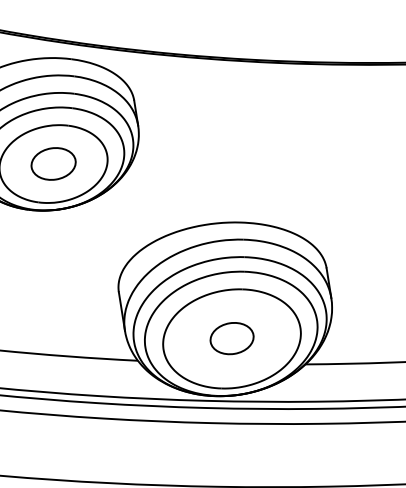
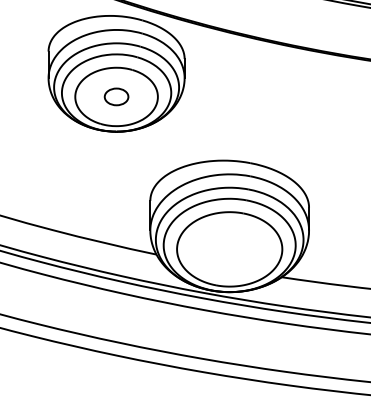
part: (53, 163) -> (116, 96), size x0.7
part: (231, 337) -> (229, 248), removed

